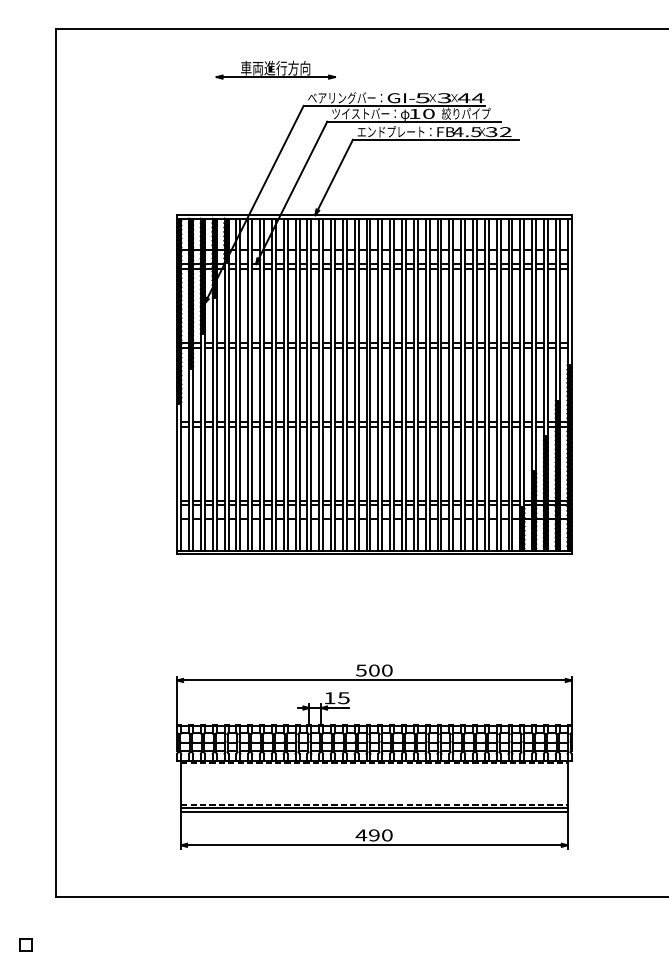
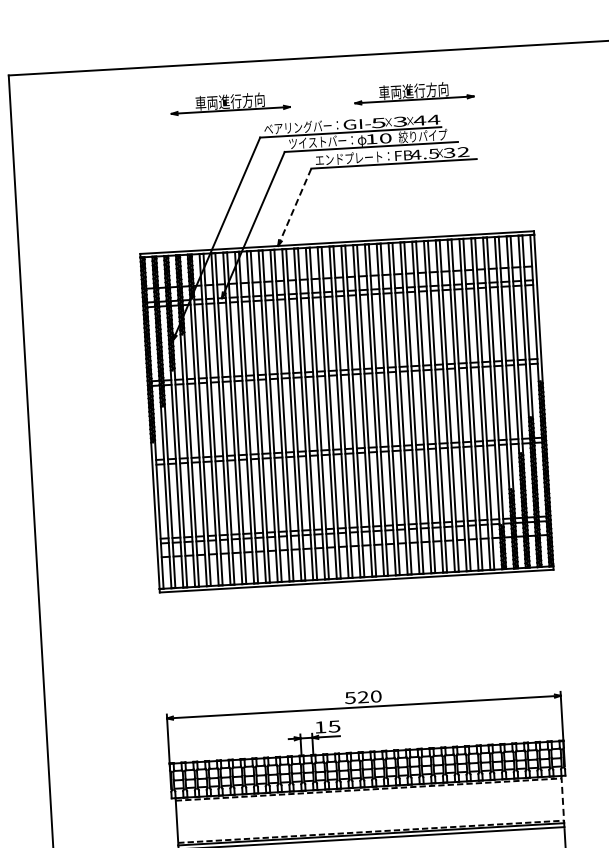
part: (459, 69) -> (413, 92), added
line: (334, 177) -> (295, 207), solid -> dashed
text: (374, 670) -> (363, 697), 500 -> 520
line: (567, 784) -> (562, 799), solid -> dashed

